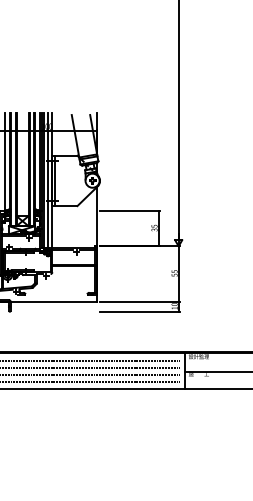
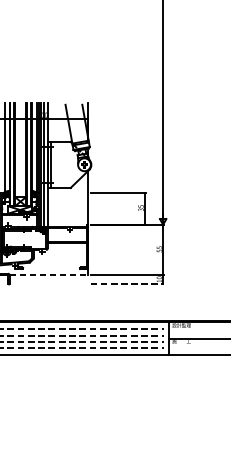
line: (54, 301) -> (49, 275), solid -> dashed
line: (139, 311) -> (127, 284), solid -> dashed

